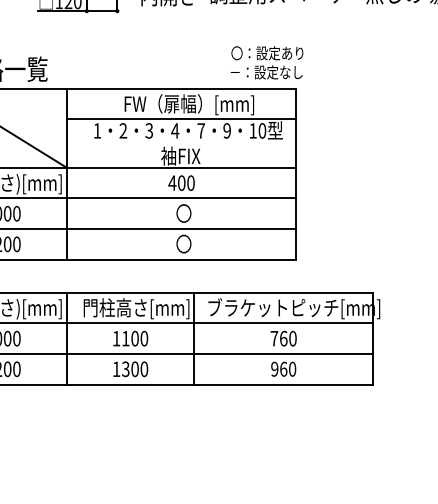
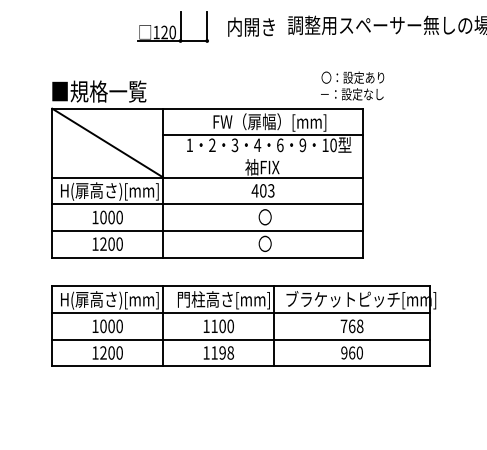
text: (266, 62) -> (352, 85), moved
text: (201, 131) -> (280, 145), 7 -> 6
text: (191, 182) -> (271, 190), 400 -> 403
text: (292, 338) -> (359, 326), 760 -> 768
text: (134, 368) -> (222, 352), 1300 -> 1198

